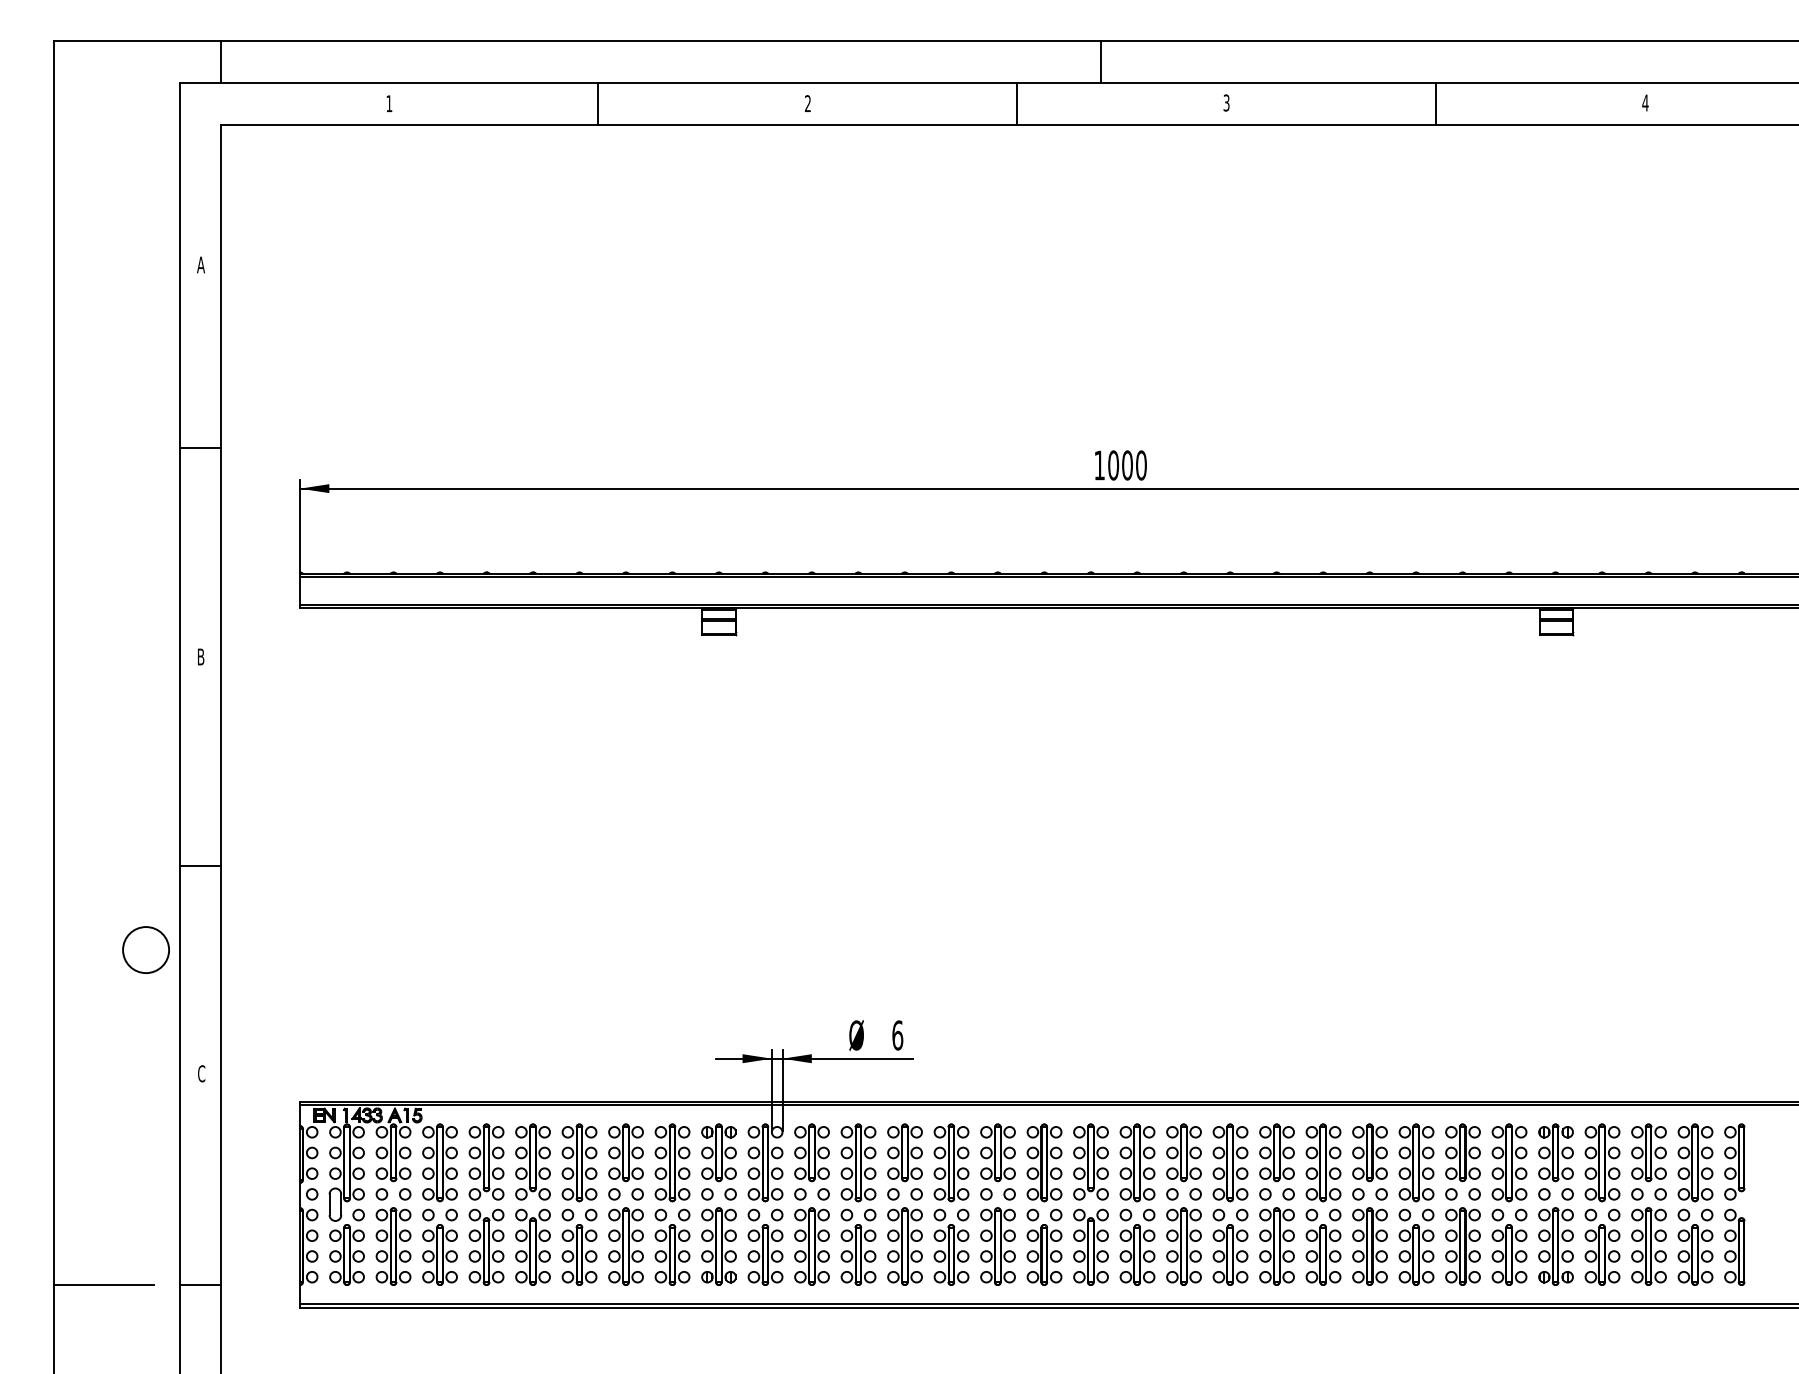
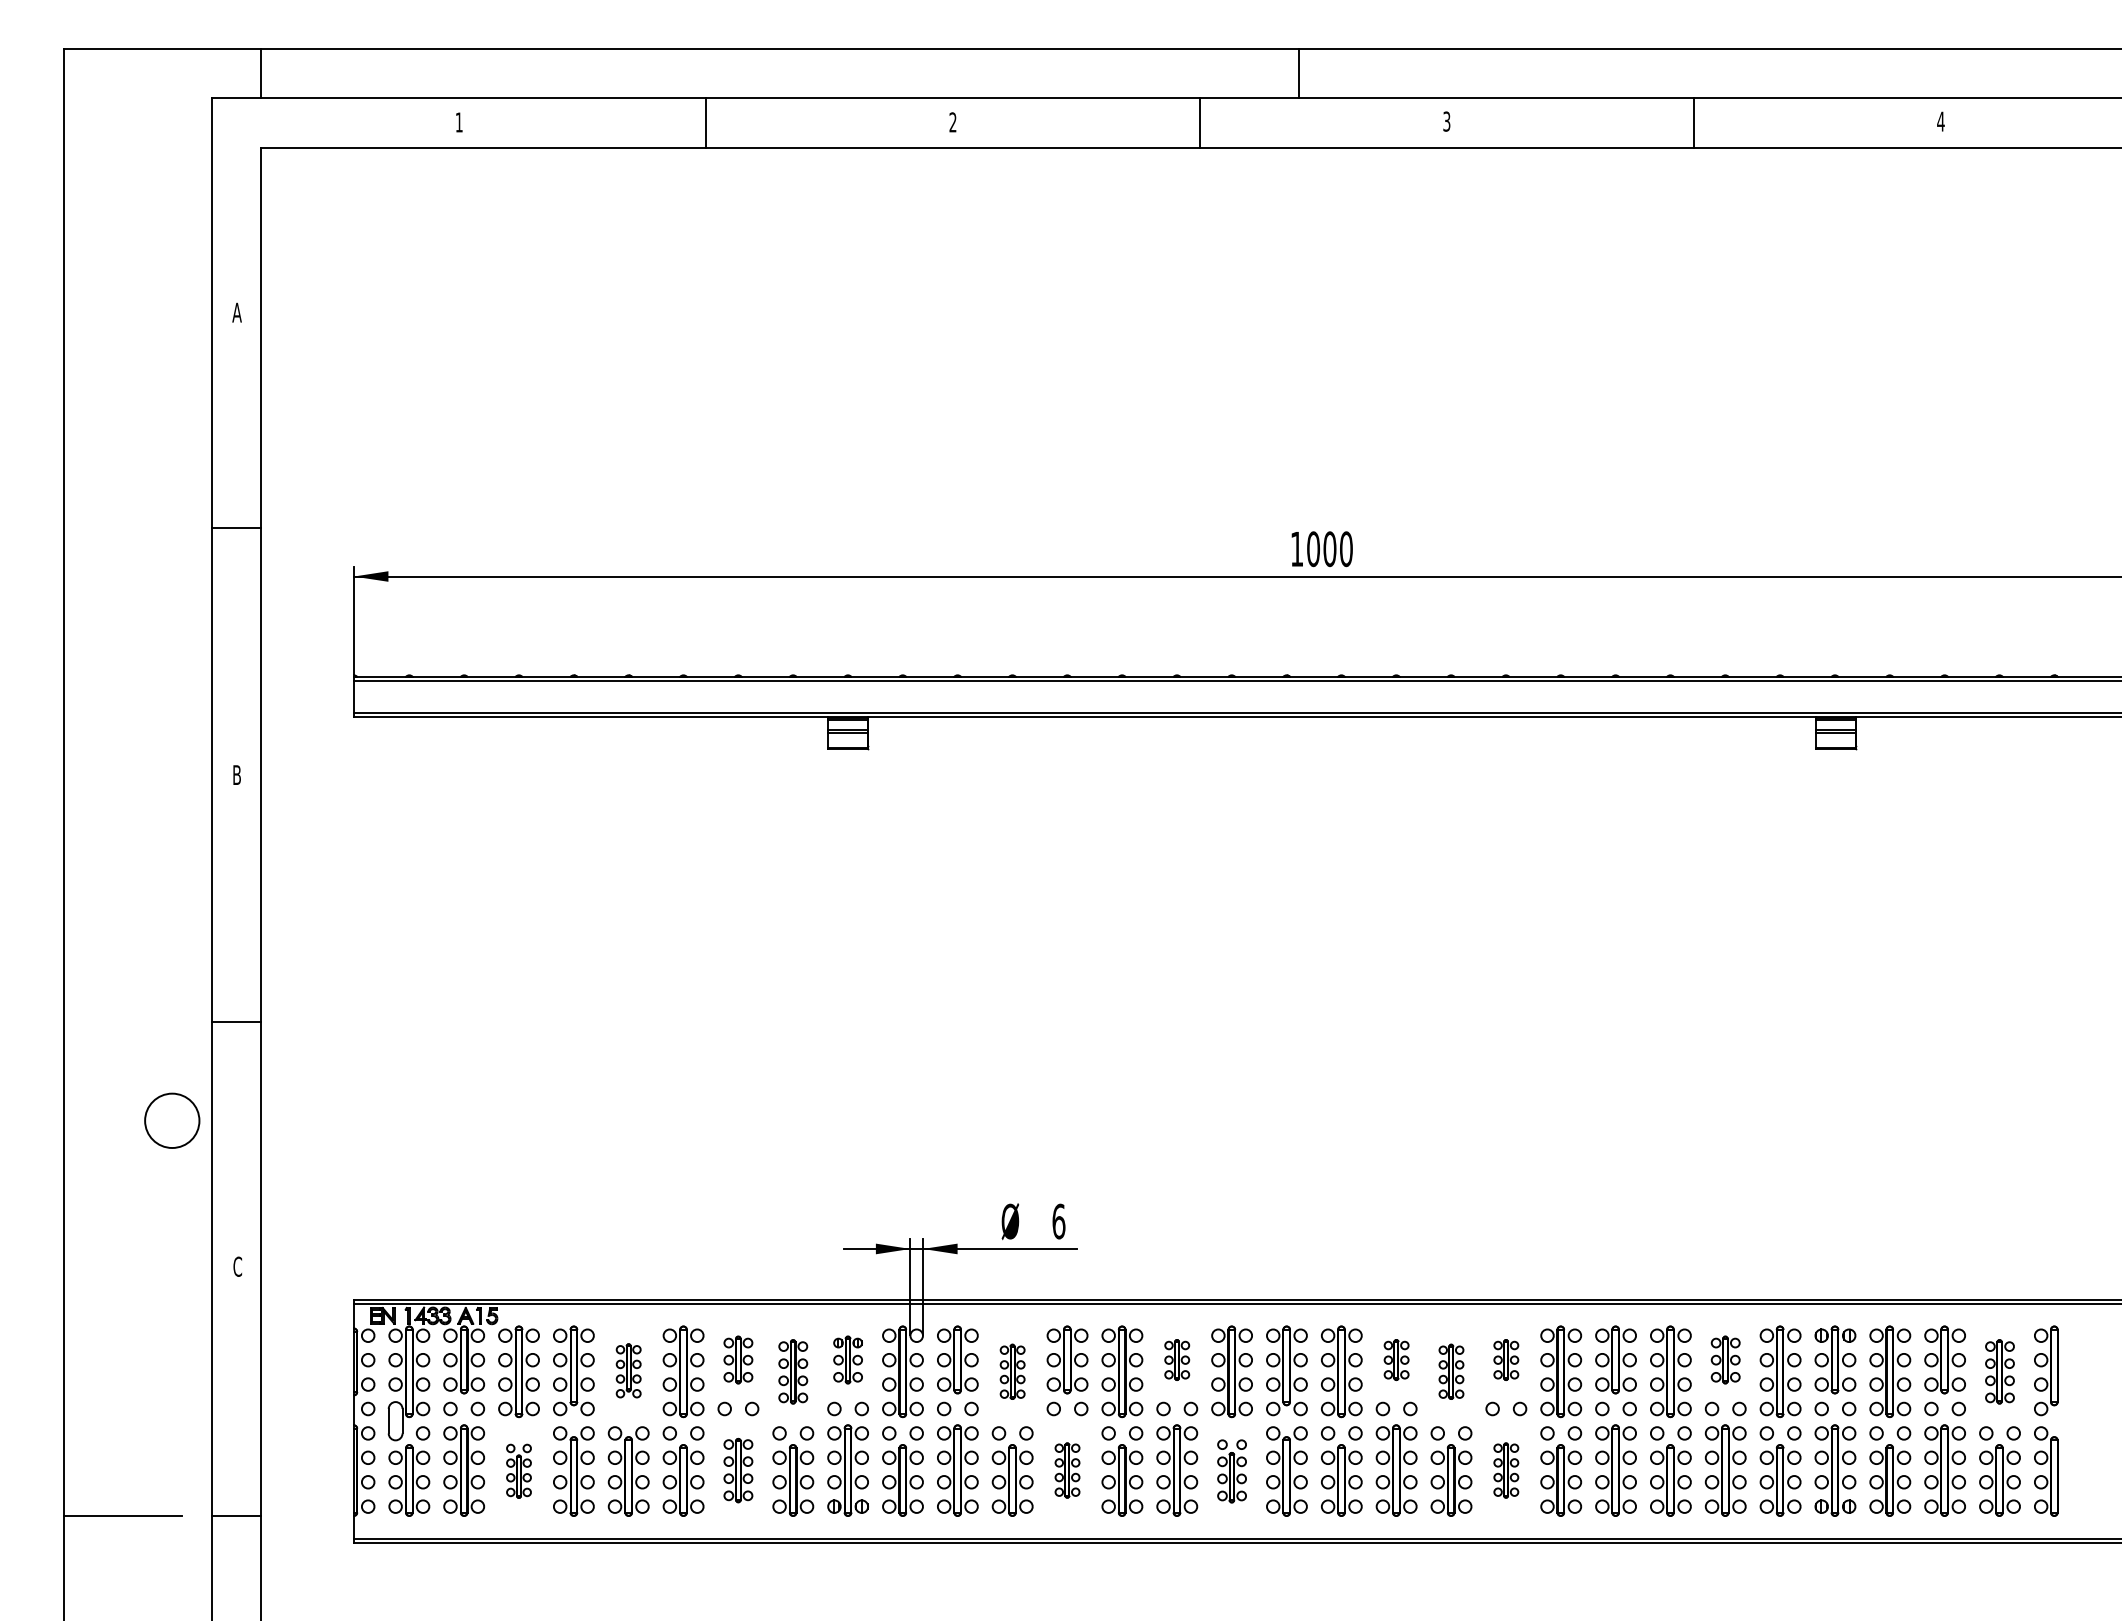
part: (625, 1152) -> (737, 1359), size x0.7
part: (718, 1152) -> (847, 1359), size x0.7
part: (997, 1152) -> (1176, 1359), size x0.6
part: (1183, 1152) -> (1396, 1359), size x0.6
part: (1276, 1152) -> (1505, 1359), size x0.6
part: (1462, 1152) -> (1725, 1359), size x0.7
part: (532, 1161) -> (628, 1370), size x0.6
part: (672, 1162) -> (793, 1371), size x0.7
part: (858, 1162) -> (1012, 1371), size x0.6
part: (1230, 1162) -> (1451, 1371), size x0.6
part: (1695, 1162) -> (1999, 1371), size x0.7
part: (439, 1246) -> (518, 1470), size x0.6
part: (625, 1246) -> (737, 1470), size x0.7
part: (904, 1246) -> (1066, 1470), size x0.6
part: (1044, 1246) -> (1232, 1470), size x0.7
part: (1276, 1246) -> (1505, 1470), size x0.6

